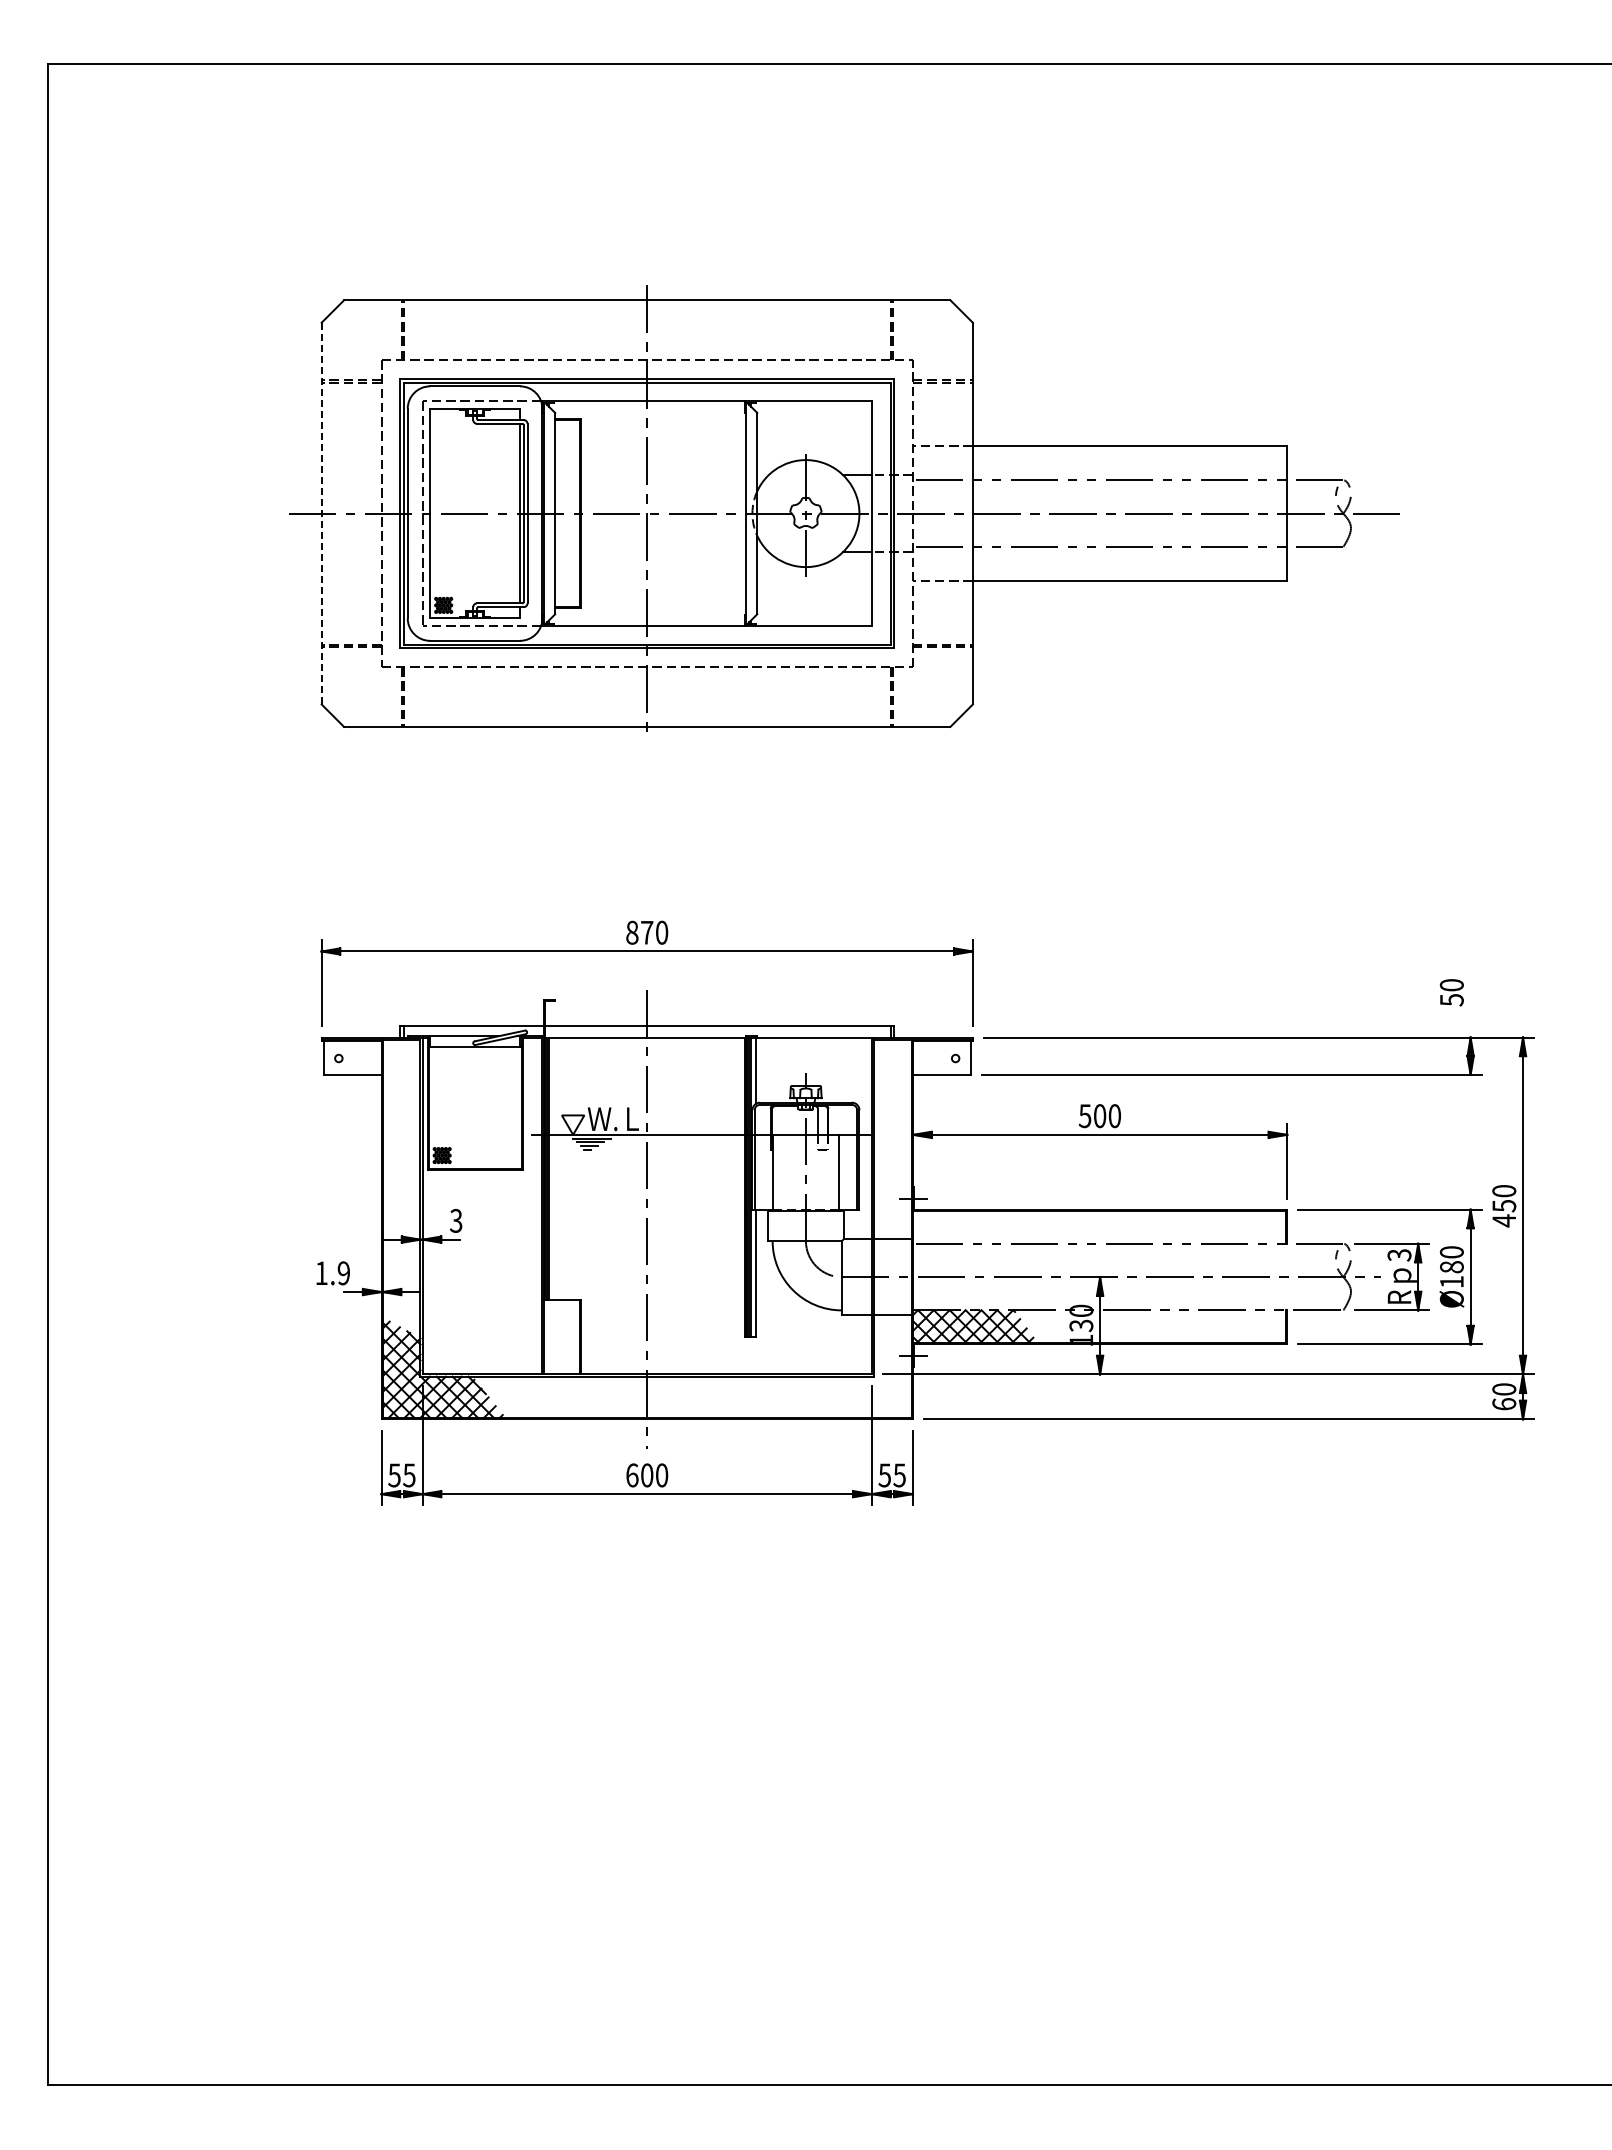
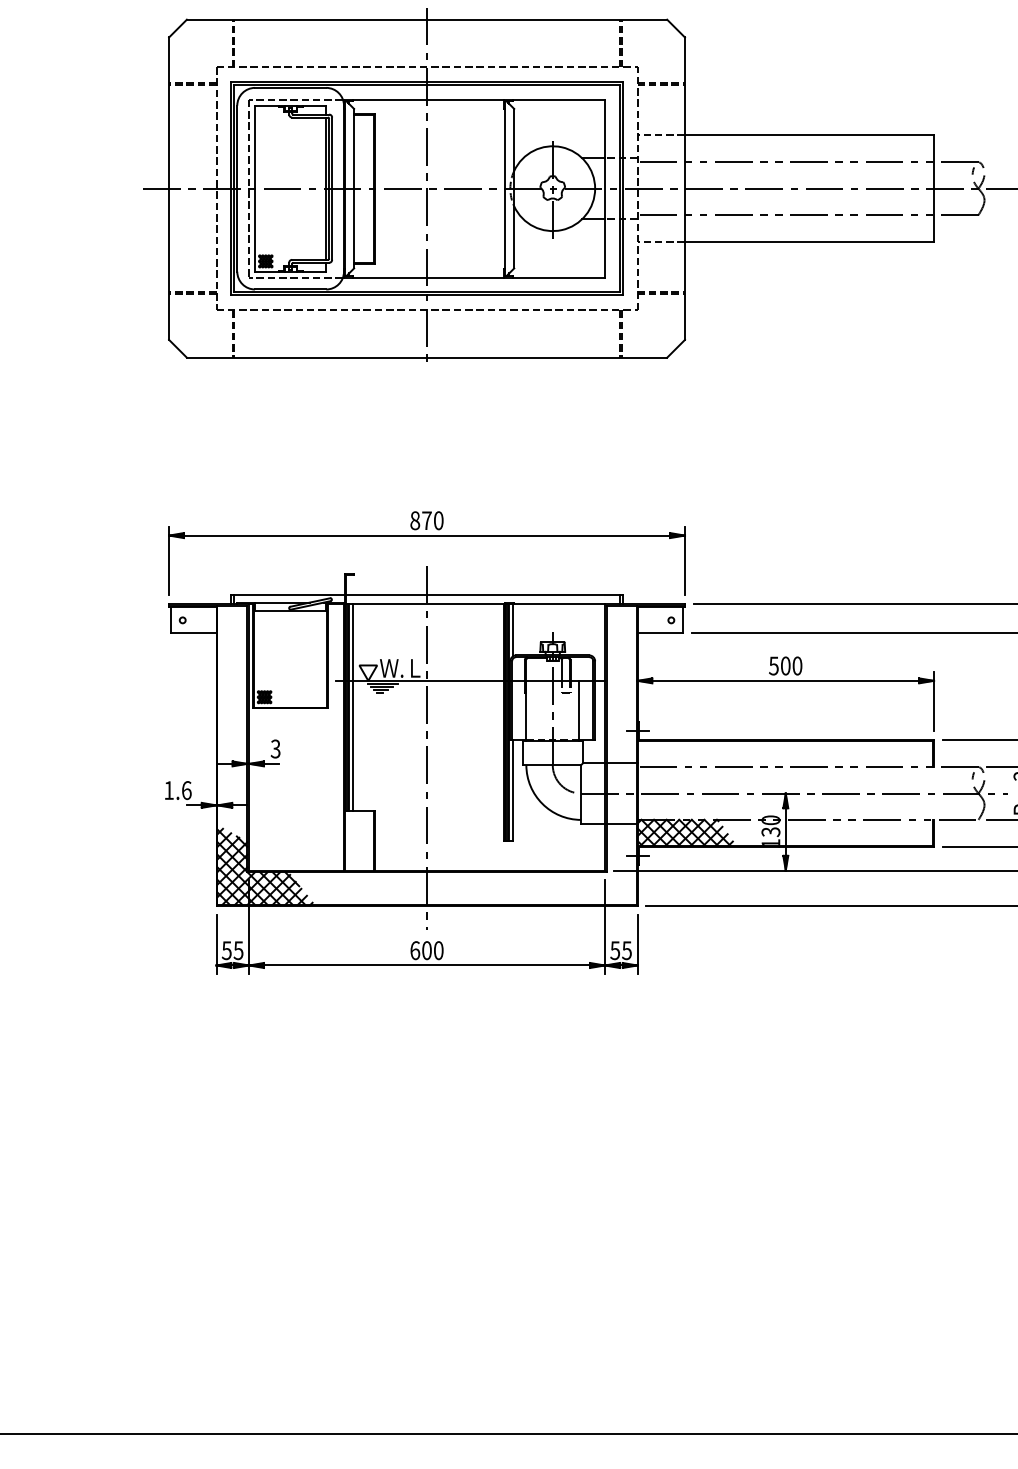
line: (321, 513) -> (168, 188), dashed -> solid
line: (553, 1168) -> (352, 707), added
text: (343, 1273) -> (186, 790), 1.9 -> 1.6

